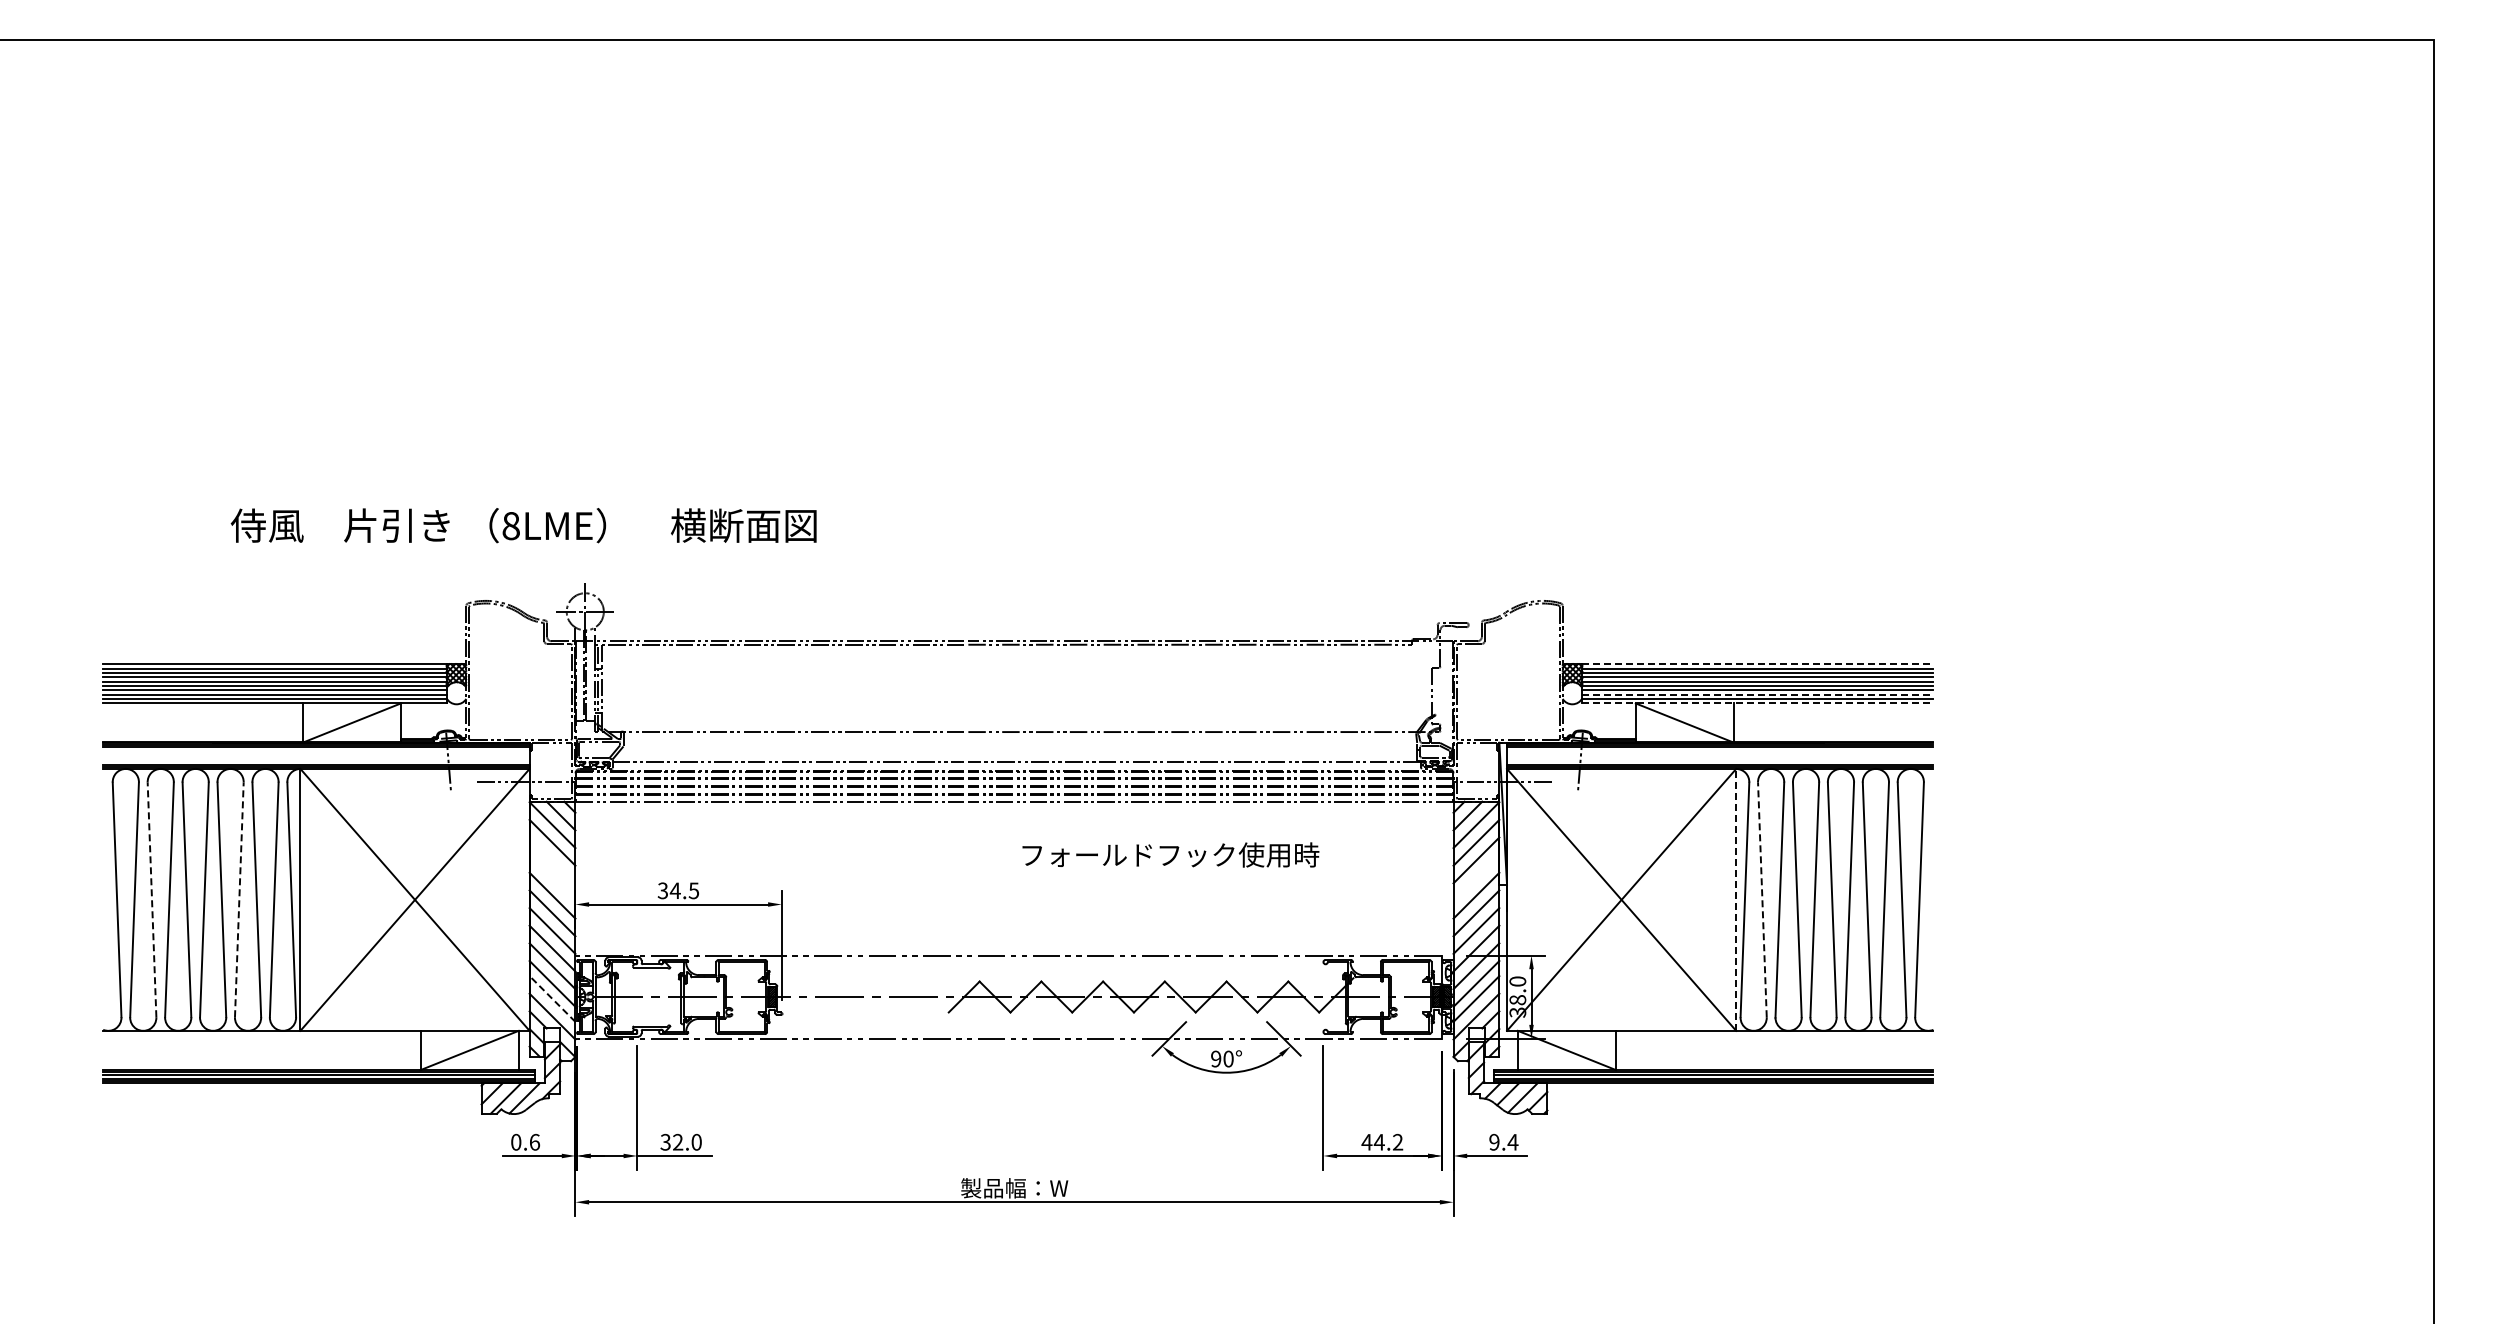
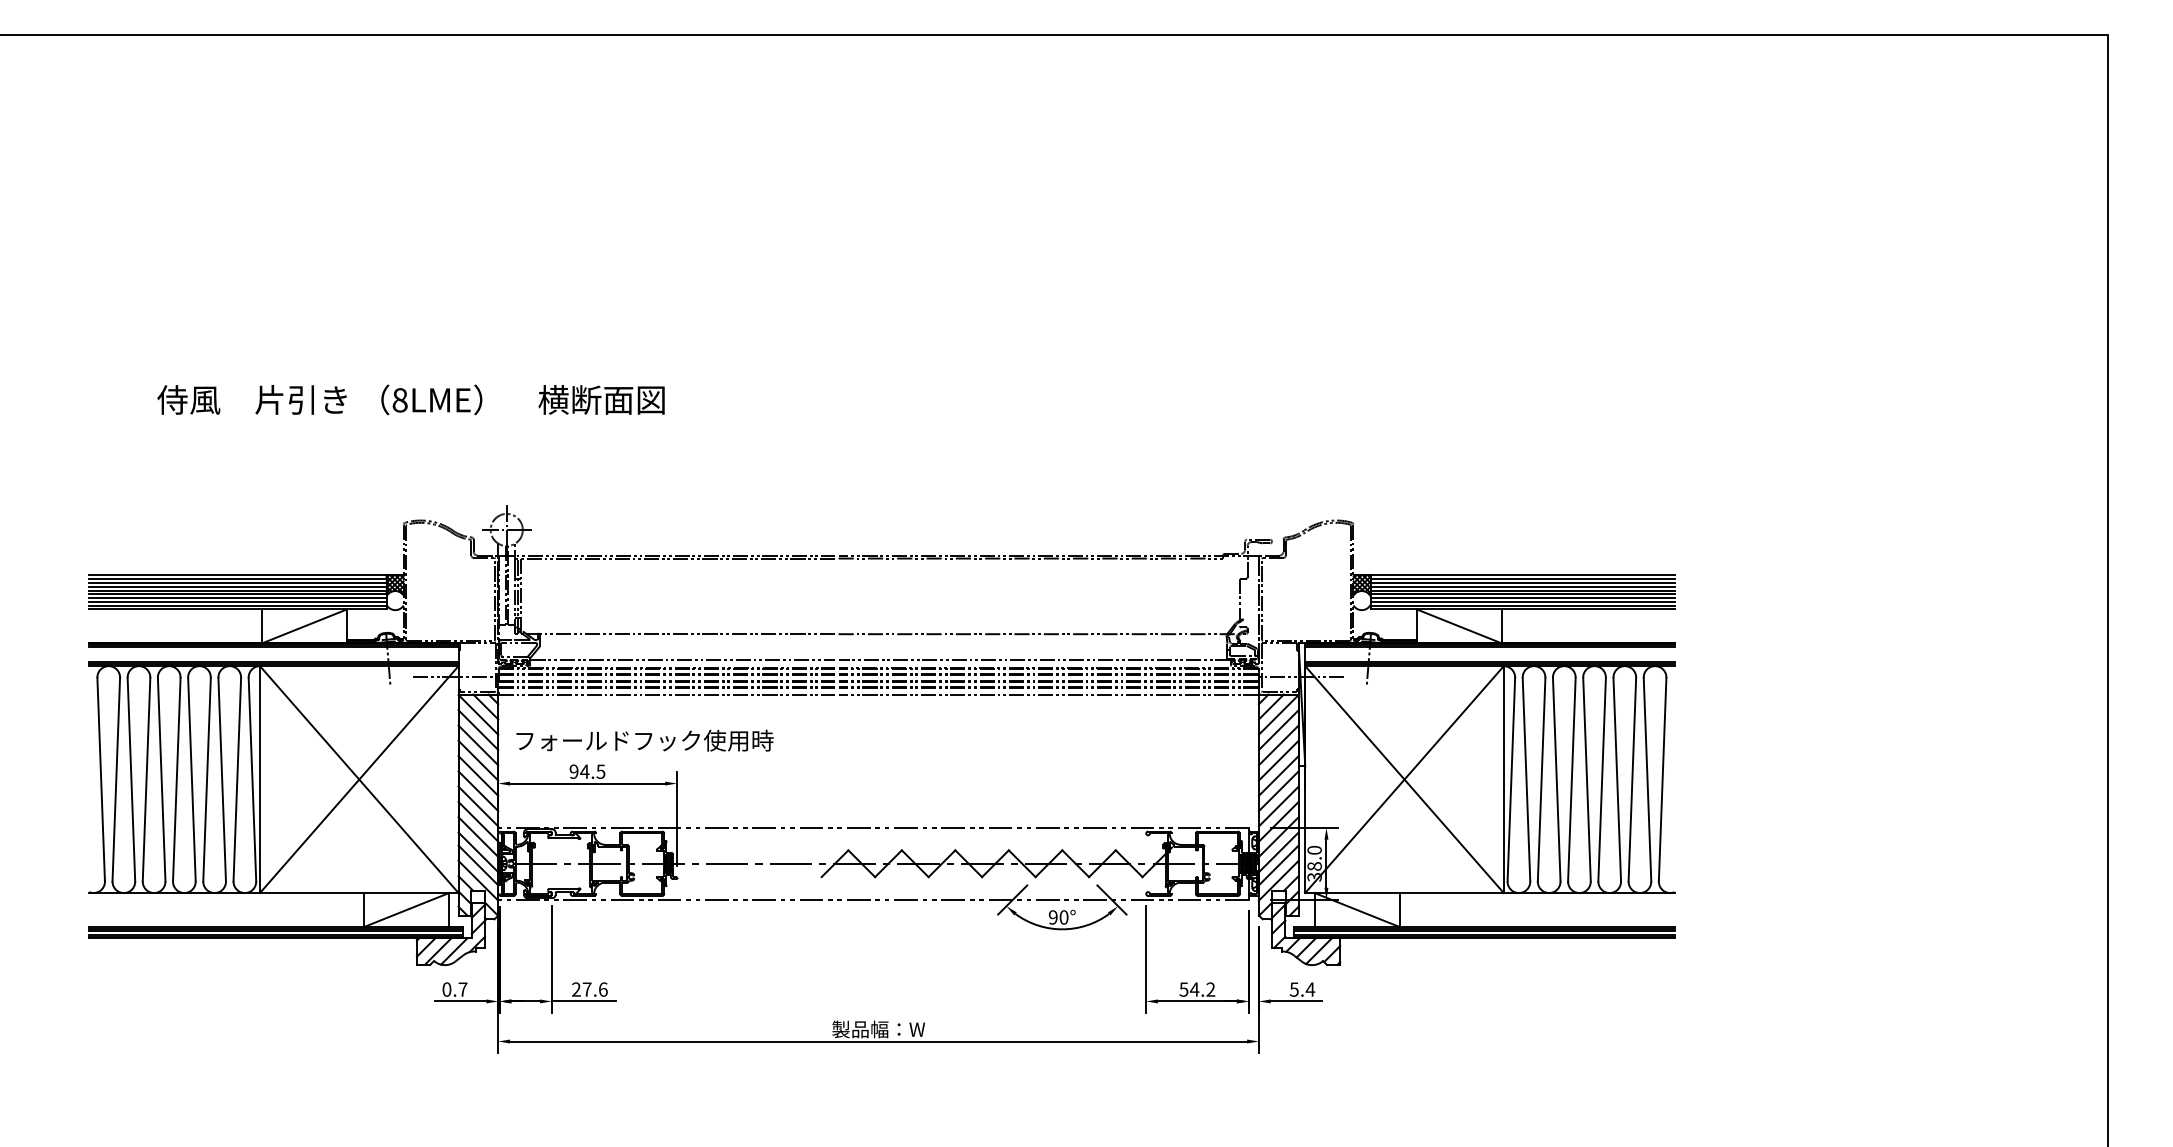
text: (523, 525) -> (410, 399), moved
line: (1757, 664) -> (1522, 575), dashed -> solid
line: (1757, 694) -> (1522, 601), dashed -> solid
line: (1757, 703) -> (1522, 609), dashed -> solid
text: (1170, 854) -> (644, 740), moved
line: (552, 860) -> (478, 745), added
line: (552, 877) -> (478, 760), added
line: (1476, 877) -> (1278, 760), added
text: (662, 890) -> (573, 771), 34.5 -> 94.5
line: (152, 899) -> (131, 779), dashed -> solid
line: (239, 899) -> (207, 779), dashed -> solid
line: (1736, 899) -> (1504, 779), dashed -> solid
line: (1762, 899) -> (1526, 779), dashed -> solid
line: (552, 998) -> (478, 865), dashed -> solid
text: (534, 1141) -> (462, 988), 0.6 -> 0.7
text: (680, 1141) -> (589, 988), 32.0 -> 27.6
text: (1494, 1141) -> (1294, 988), 9.4 -> 5.4
text: (1366, 1142) -> (1183, 989), 44.2 -> 54.2

